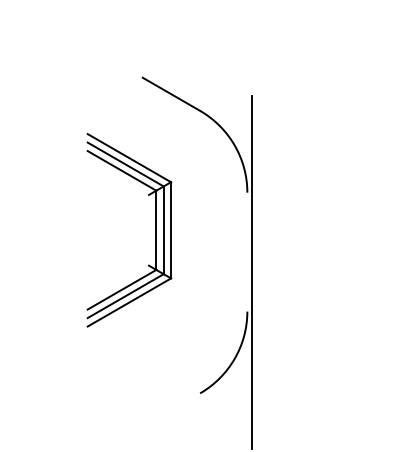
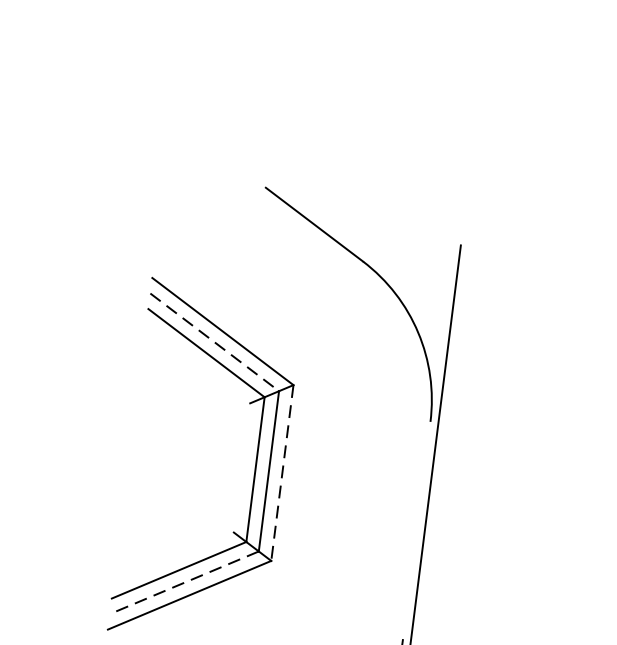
line: (125, 164) -> (214, 342), solid -> dashed
line: (171, 230) -> (283, 473), solid -> dashed
line: (125, 296) -> (183, 583), solid -> dashed

